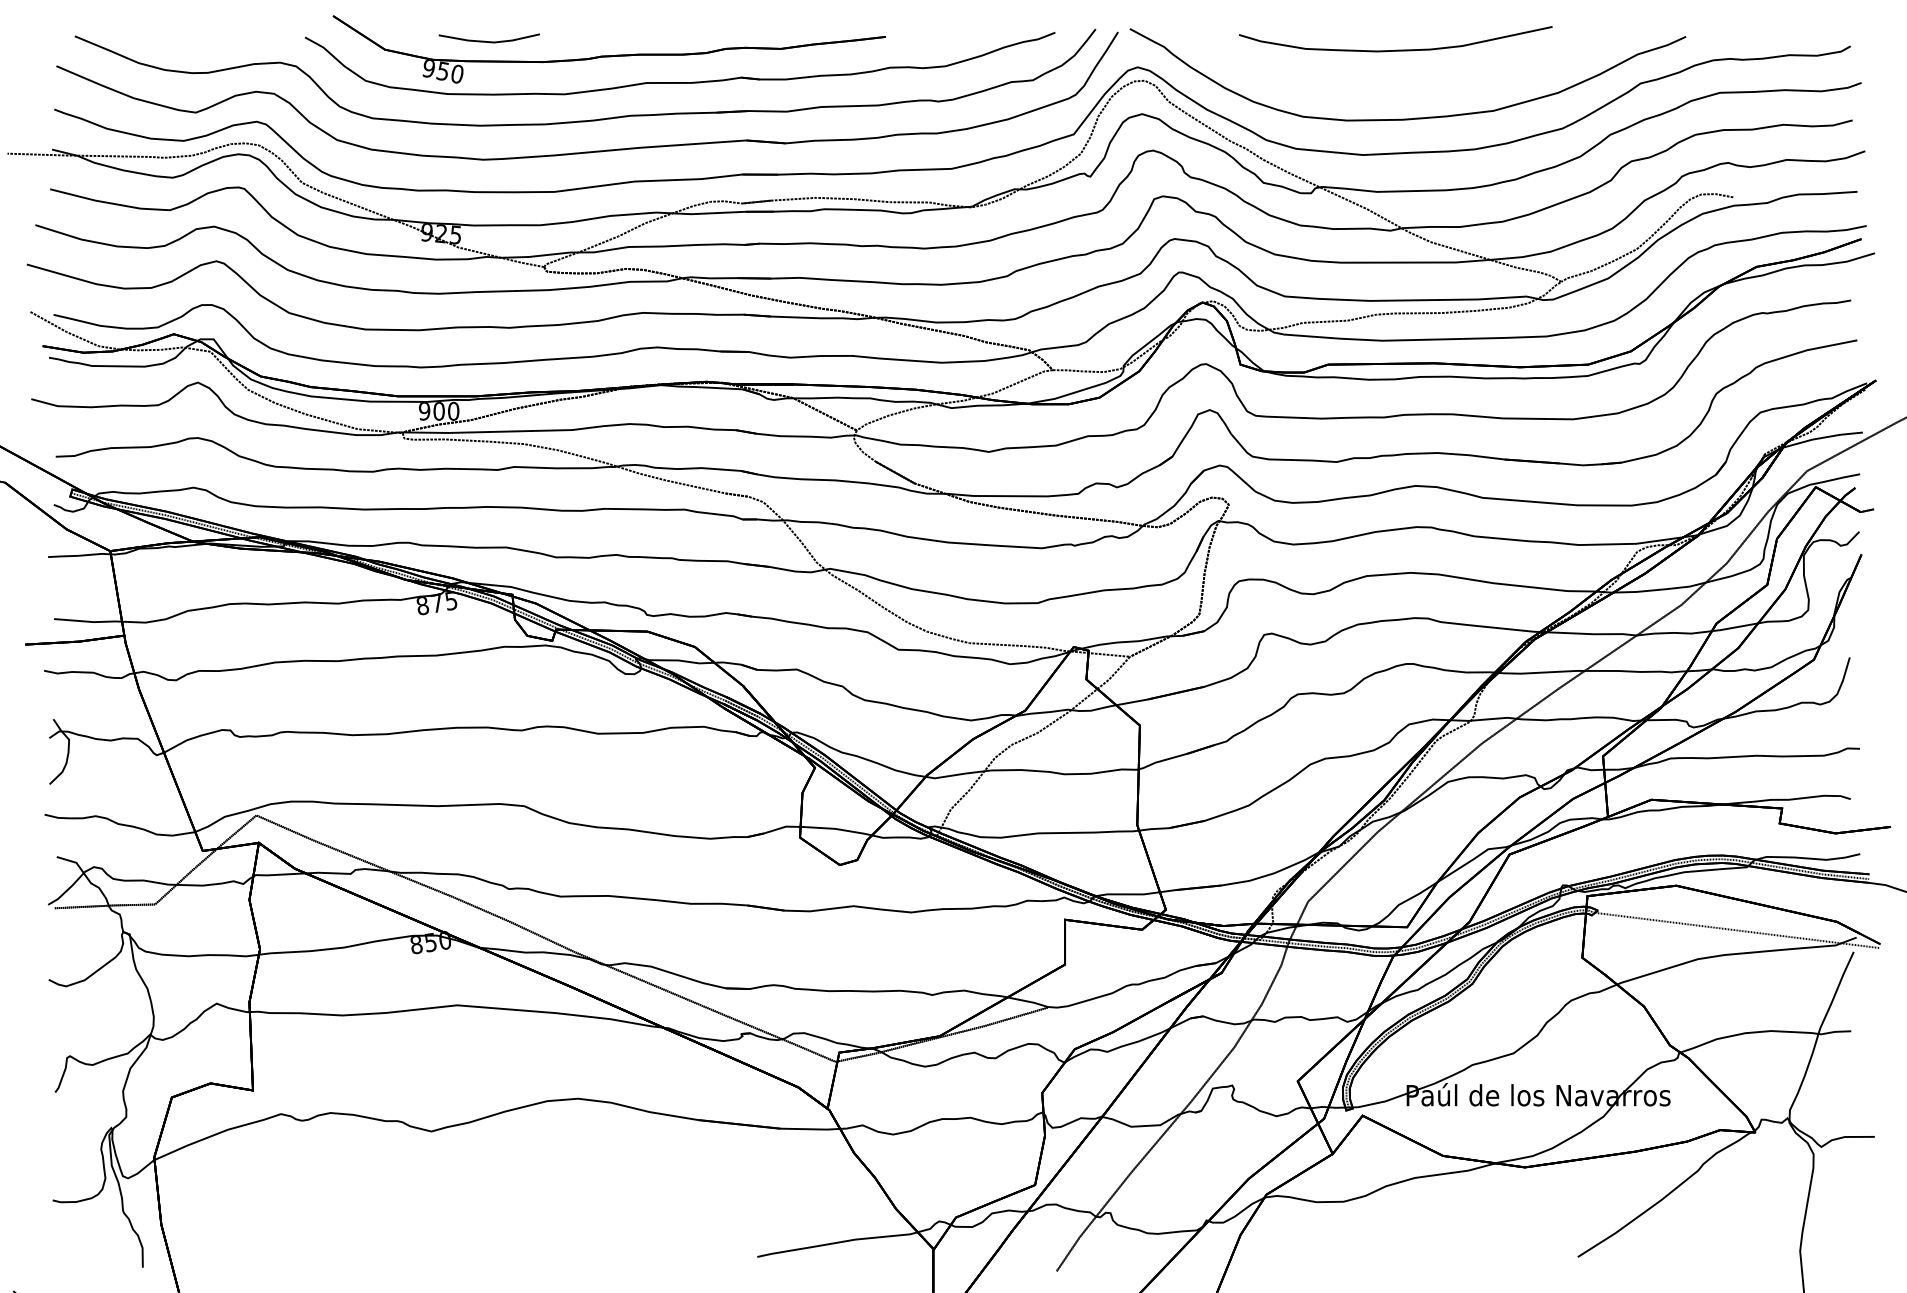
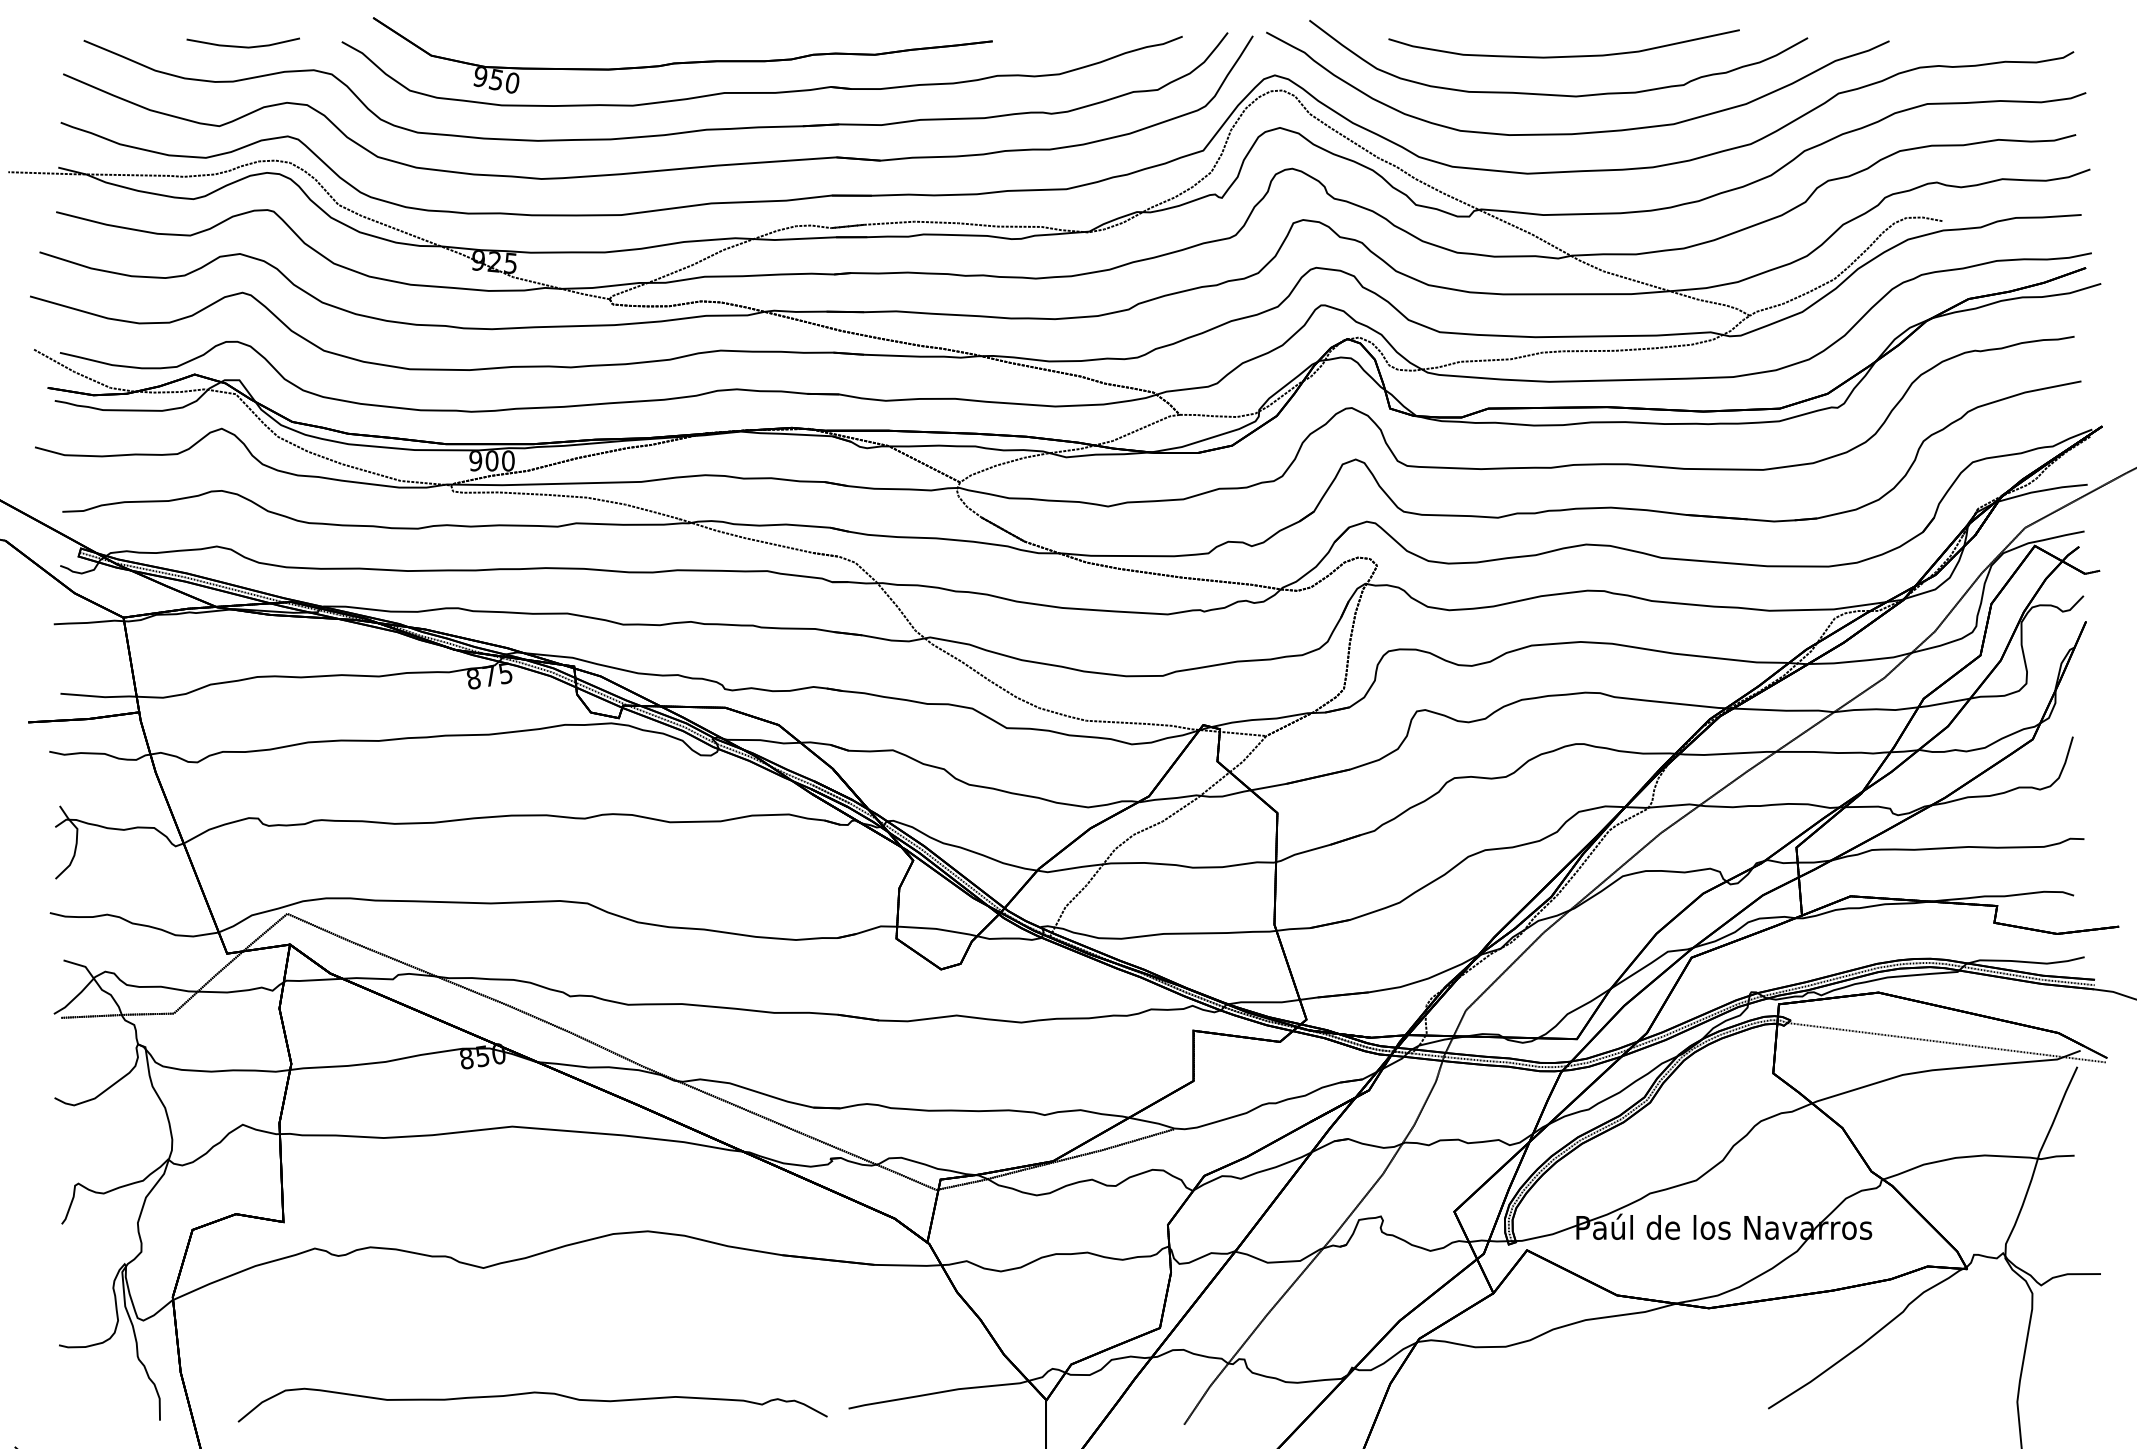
line: (488, 41) -> (242, 46), moved
curve: (1390, 84) -> (1558, 94), added
curve: (471, 1244) -> (528, 1394), added

